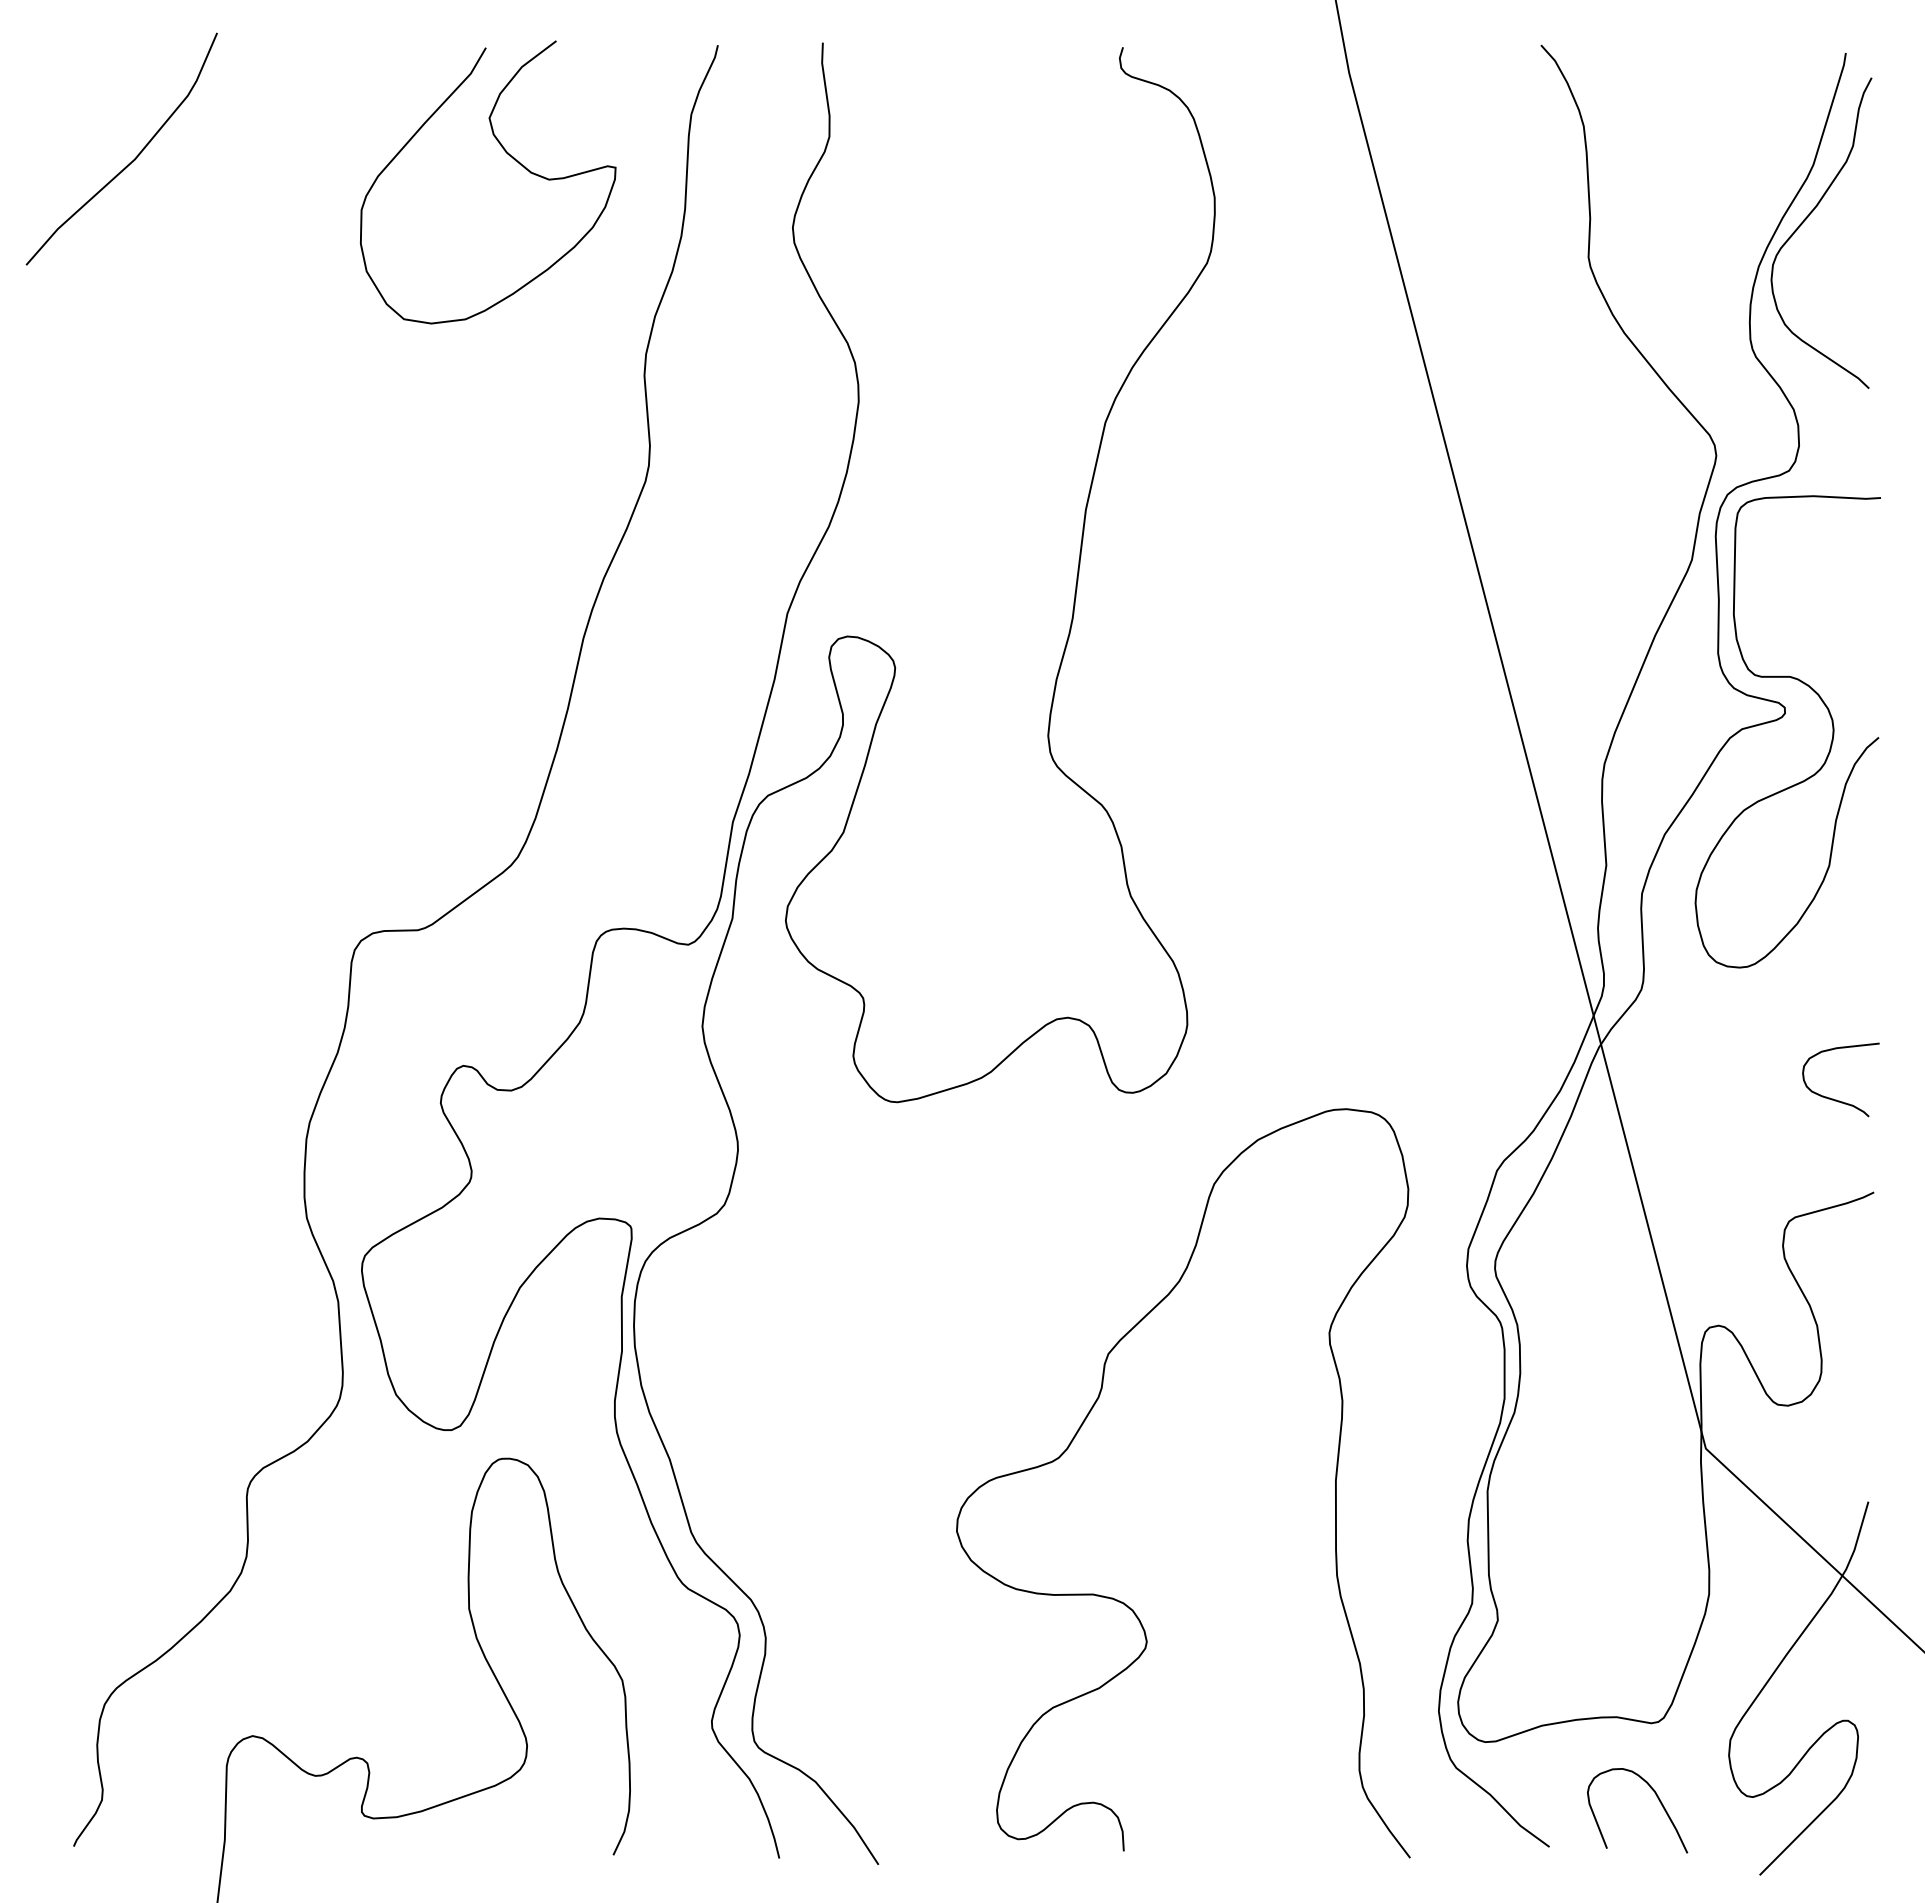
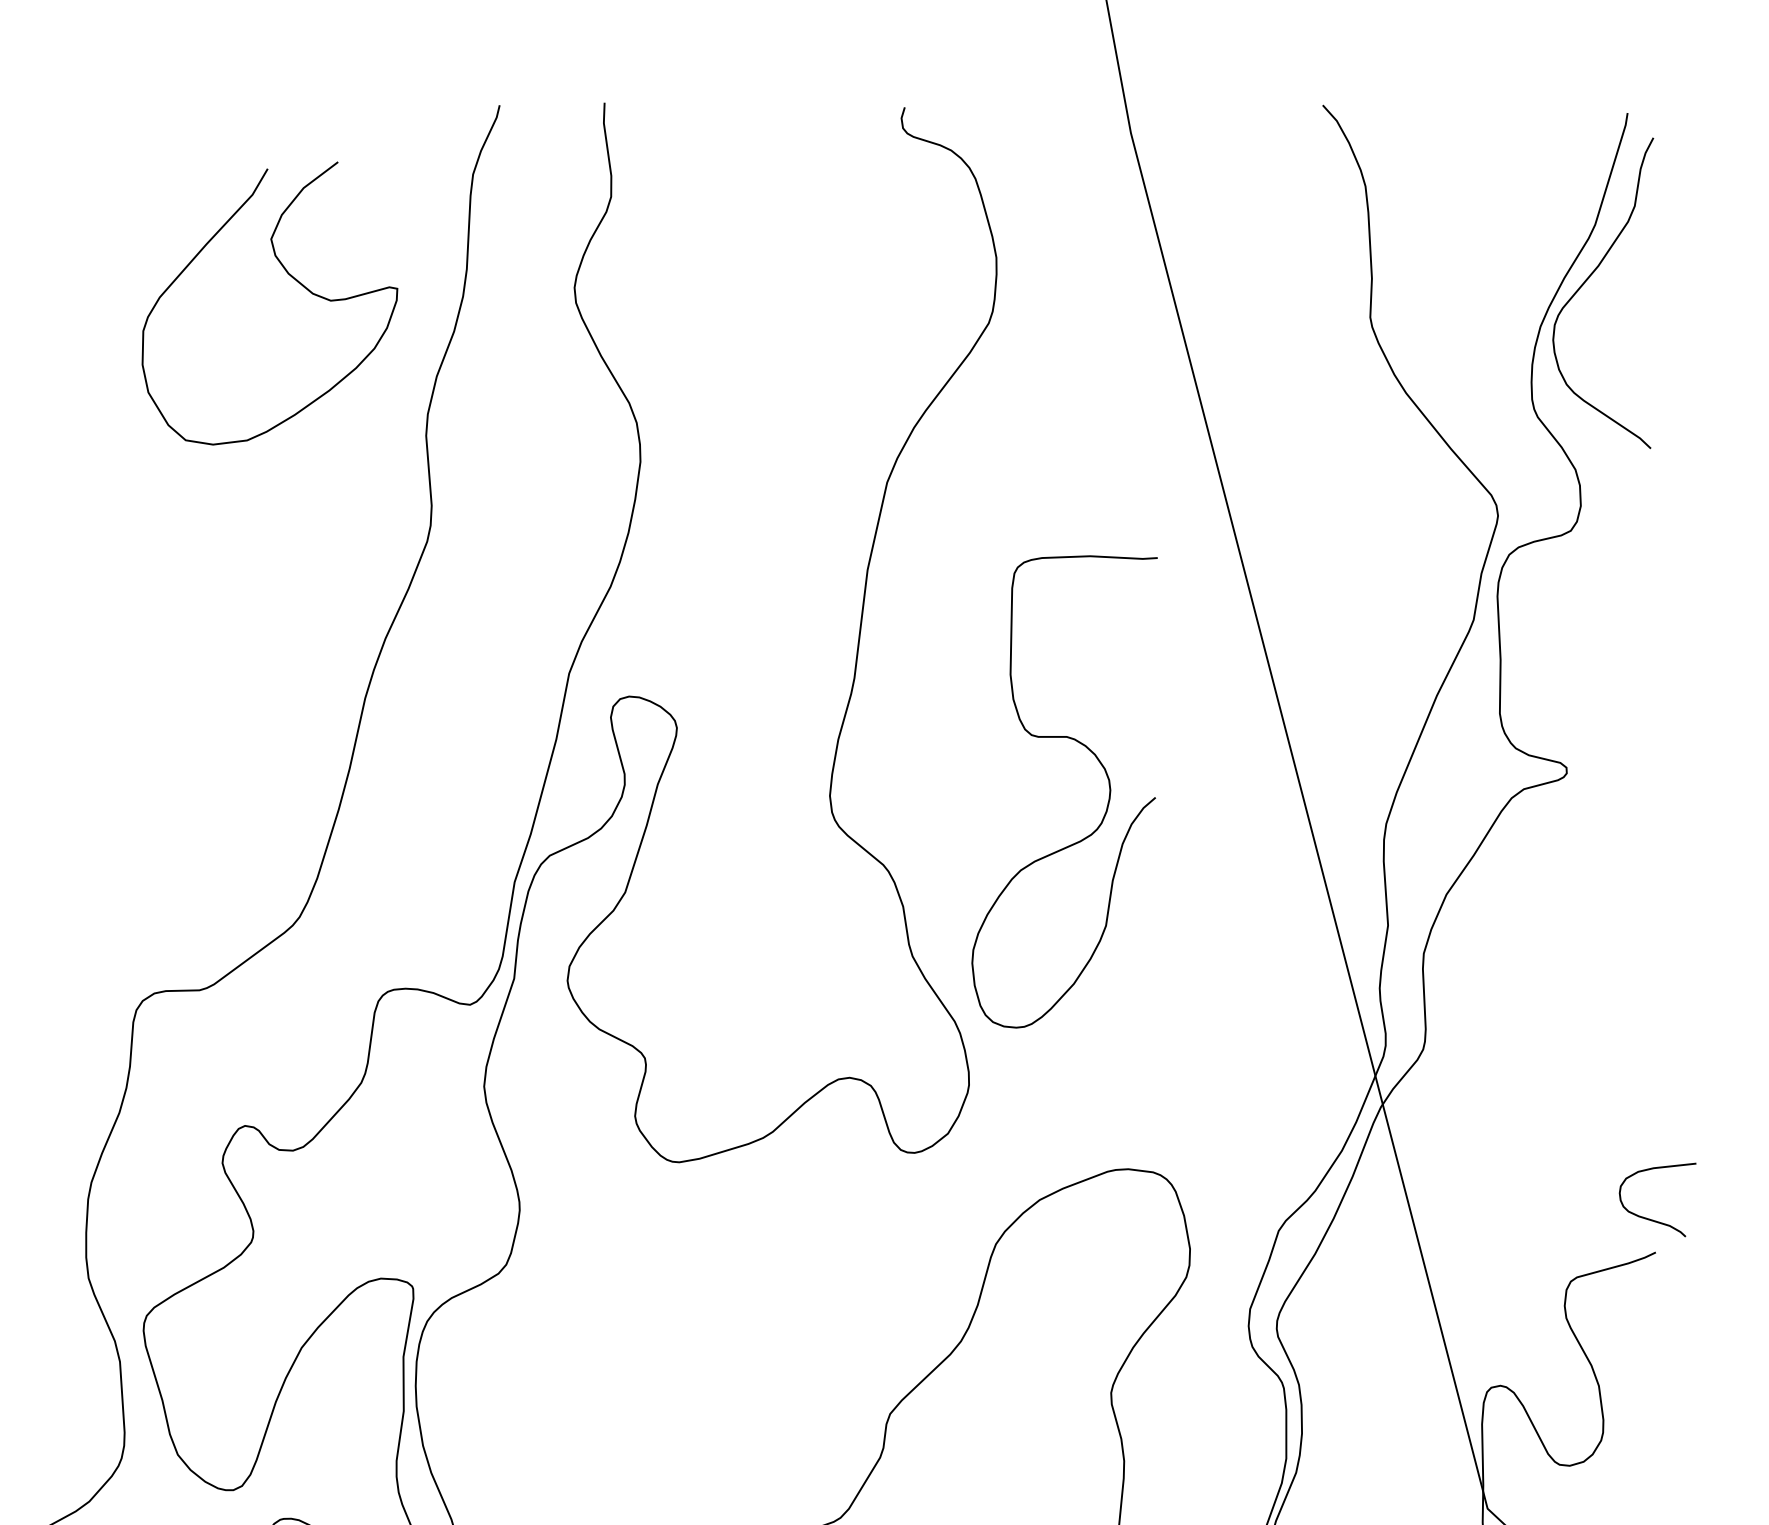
curve: (509, 156) -> (291, 277), moved
curve: (1830, 743) -> (1107, 803), moved
curve: (1833, 1098) -> (1650, 1218), moved

